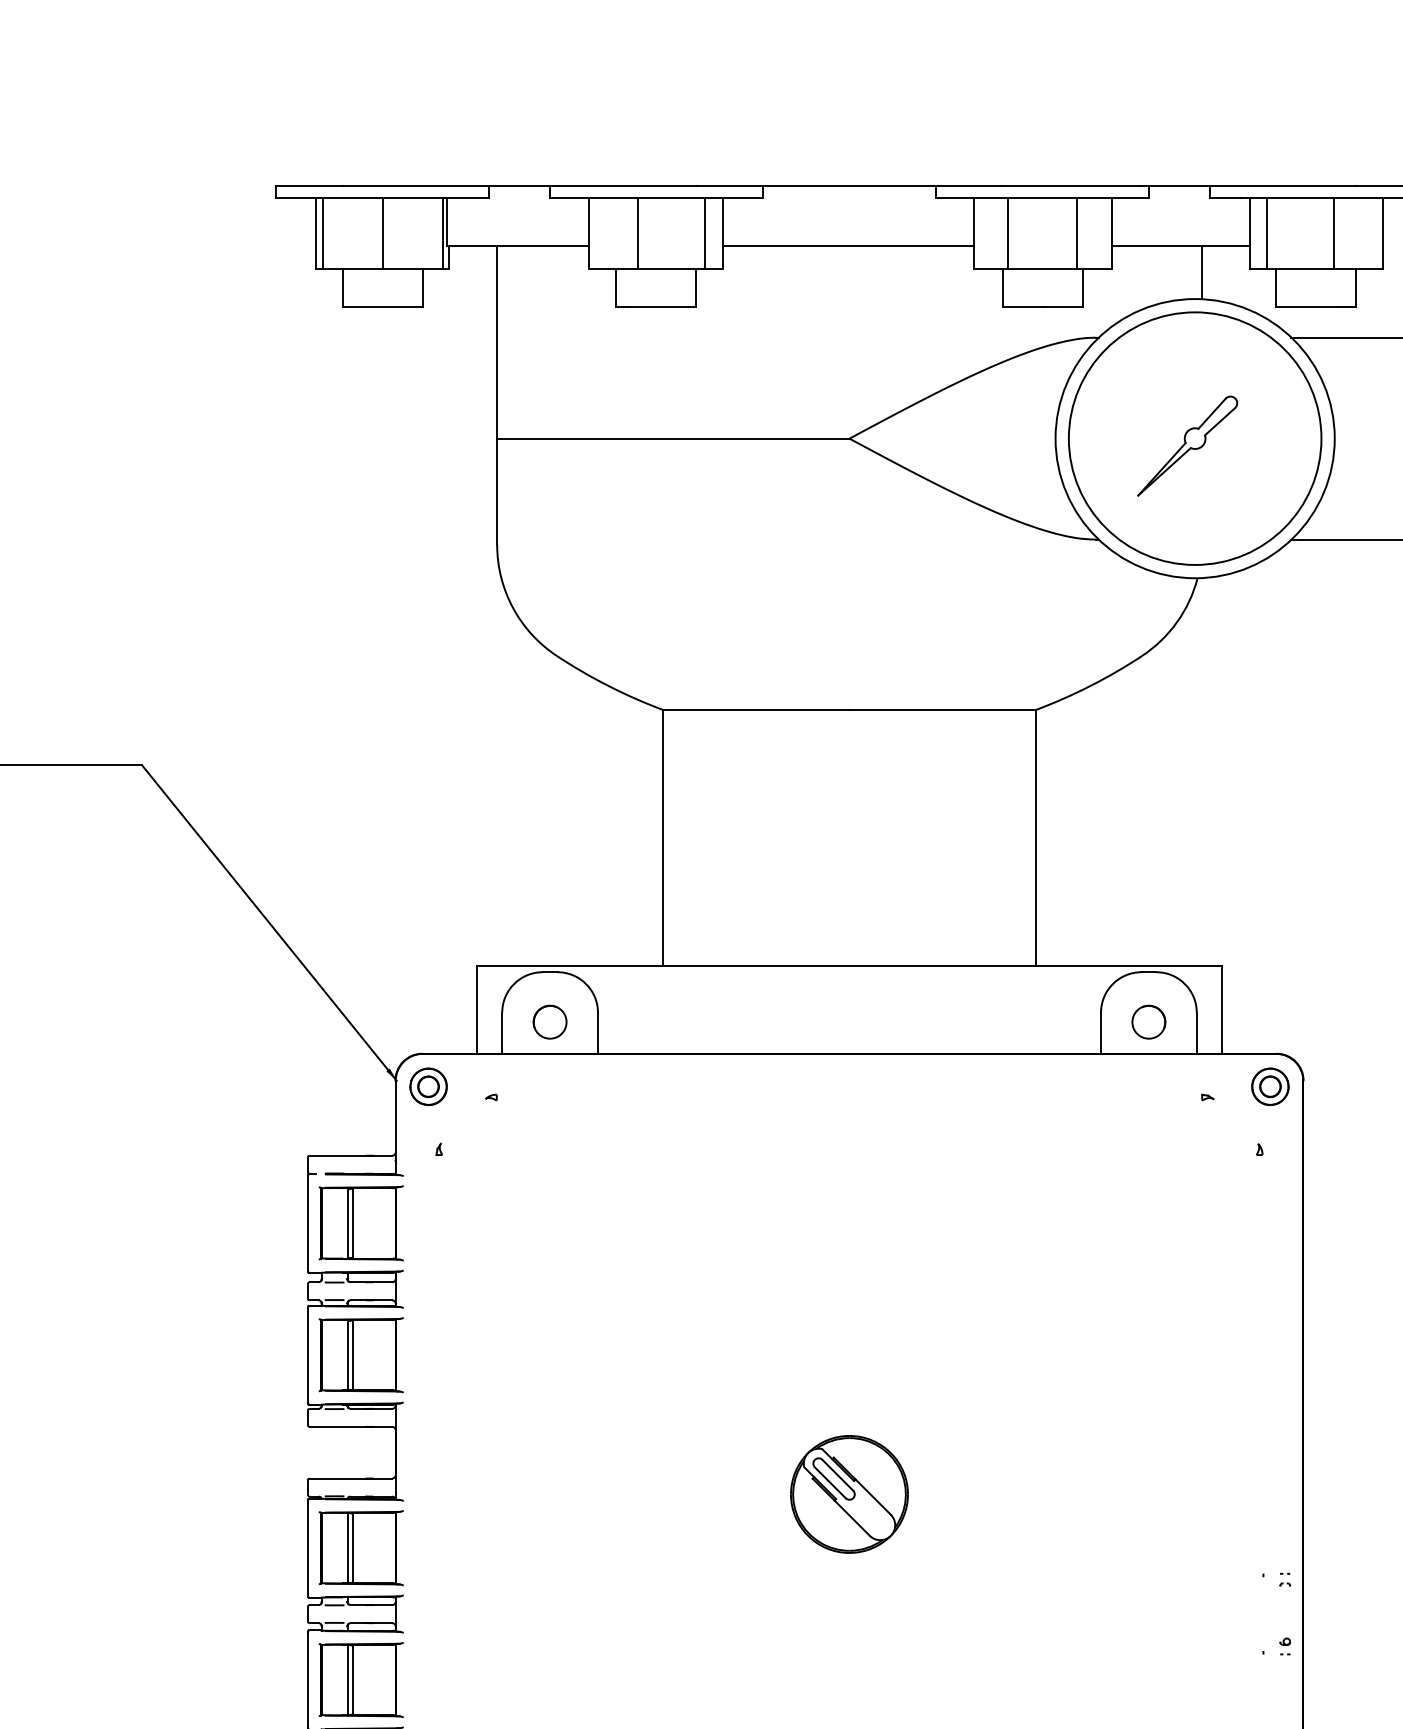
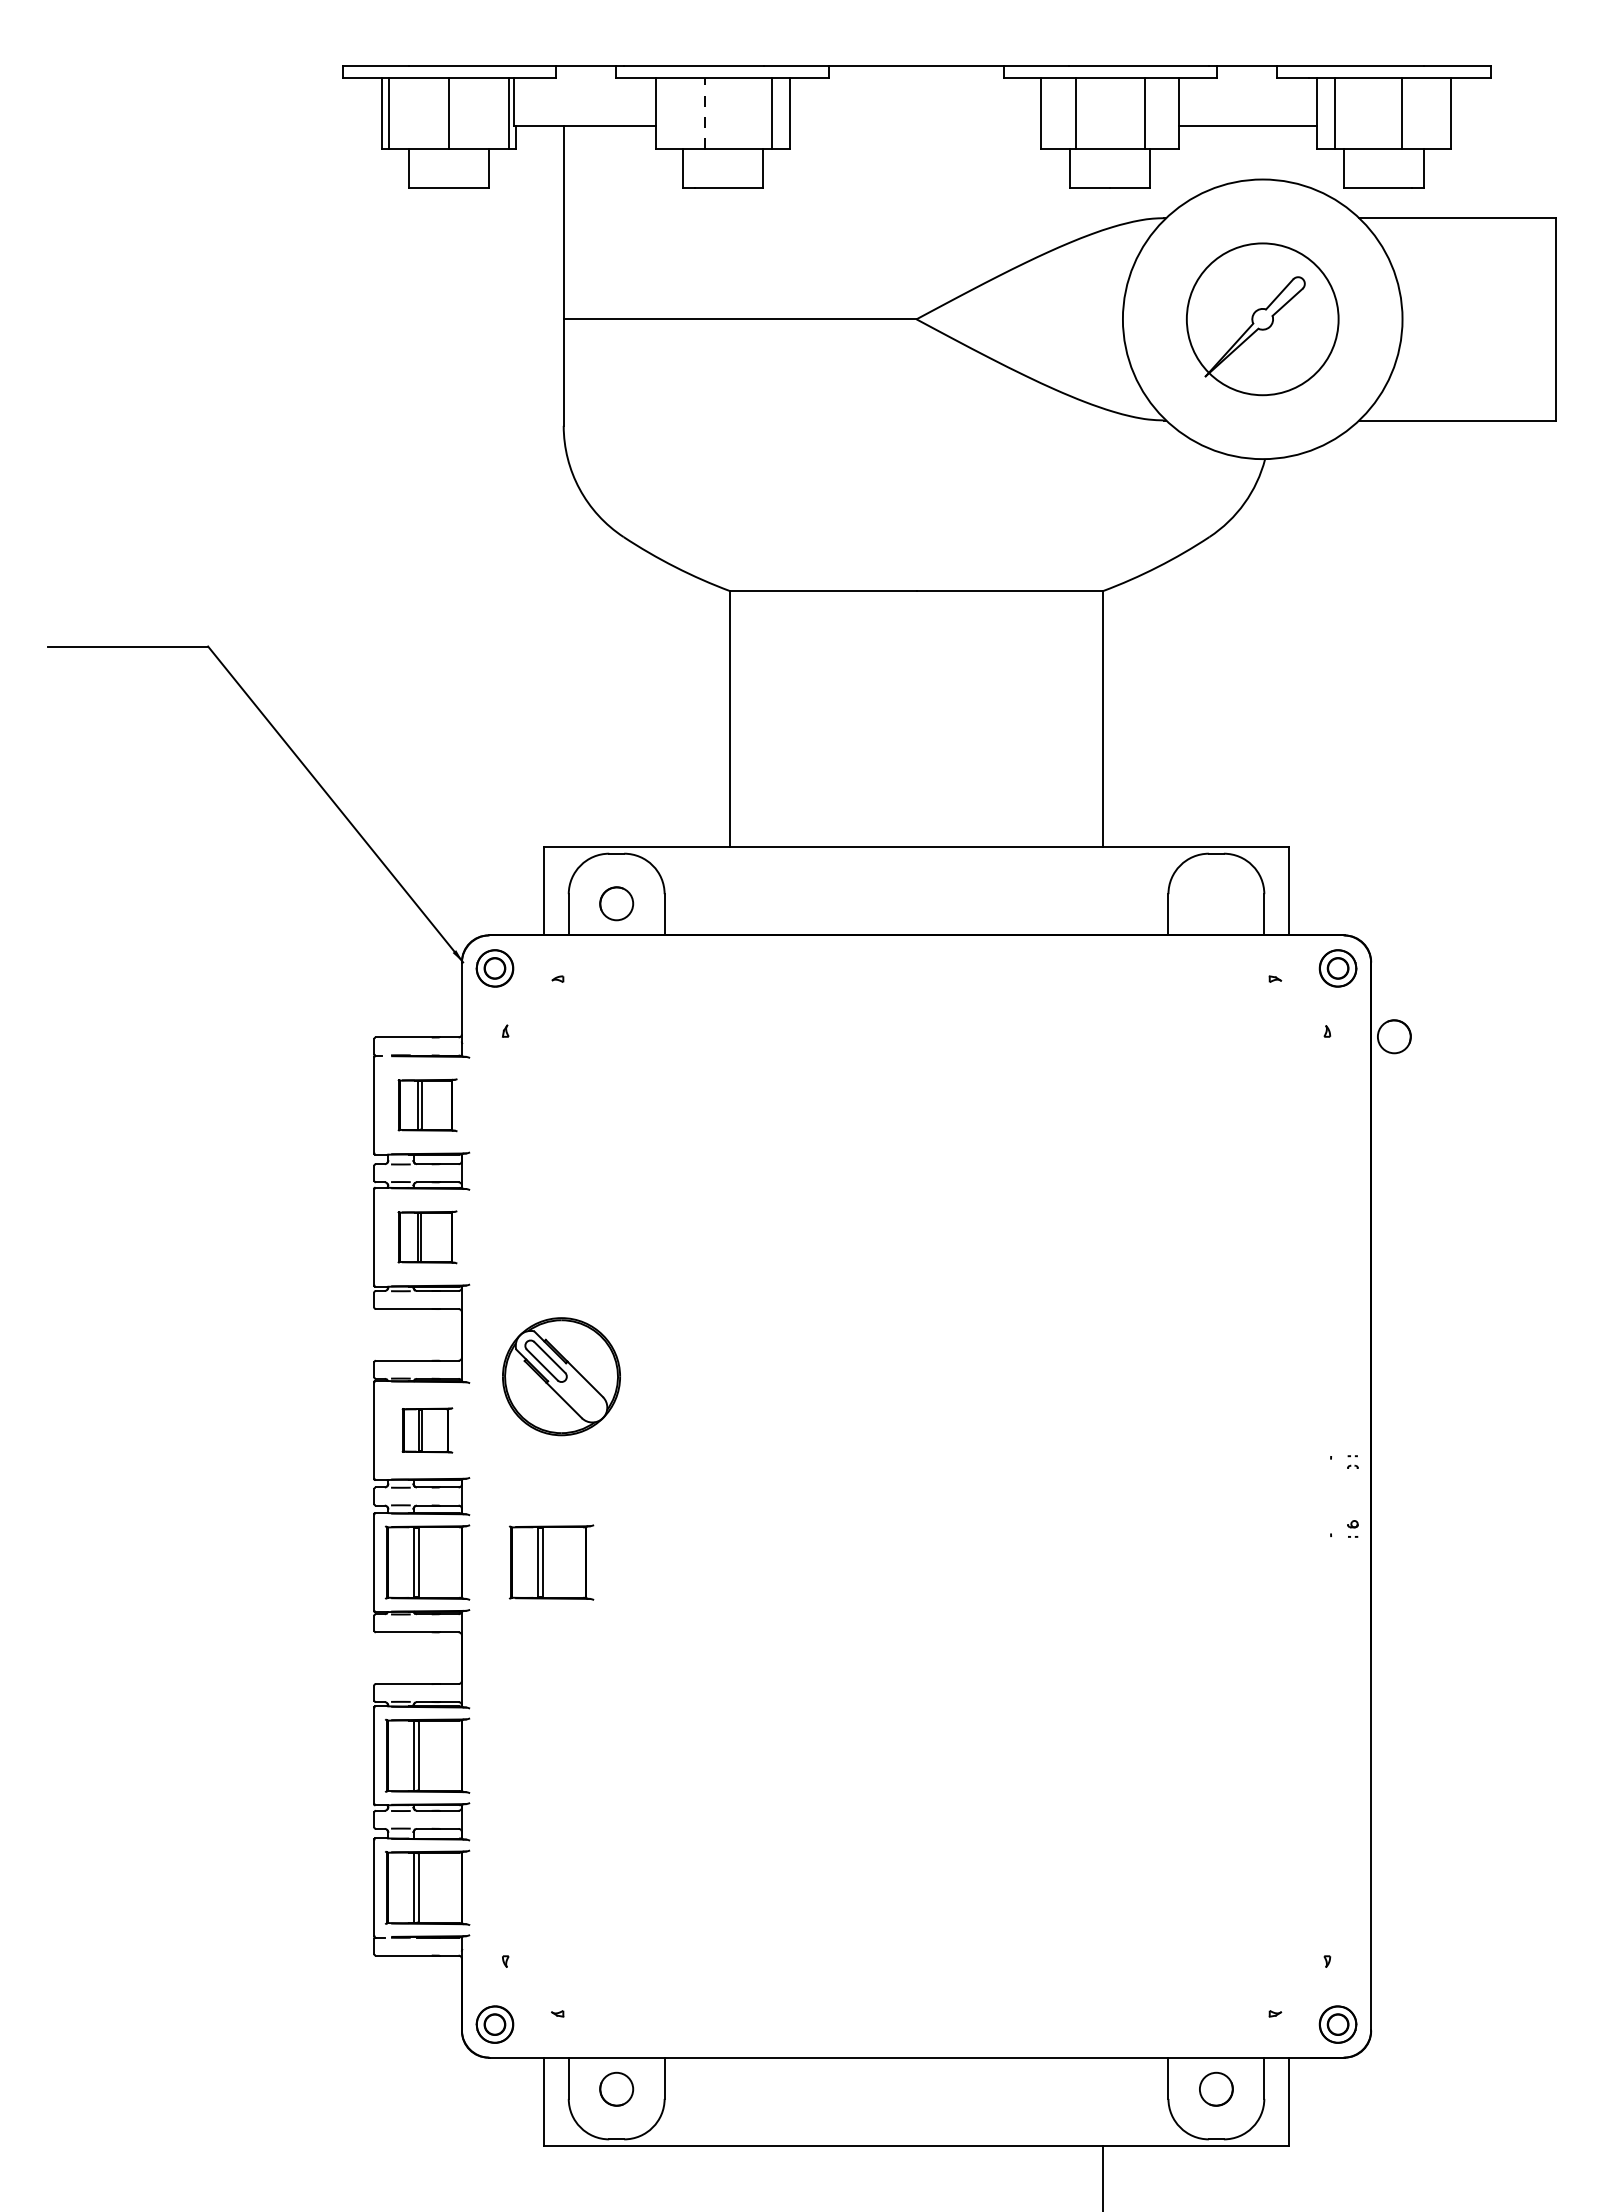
line: (638, 233) -> (705, 113), solid -> dashed
line: (847, 246) -> (914, 126), removed
line: (1201, 272) -> (1269, 152), removed
circle: (1194, 437) -> (1262, 318), size x0.6
circle: (1149, 1021) -> (1394, 1036), moved
part: (361, 1223) -> (427, 1105), size x0.7
part: (361, 1355) -> (427, 1237), size x0.7
part: (849, 1494) -> (561, 1376), moved
part: (361, 1548) -> (427, 1430), size x0.6
part: (485, 1679) -> (551, 1562), added

